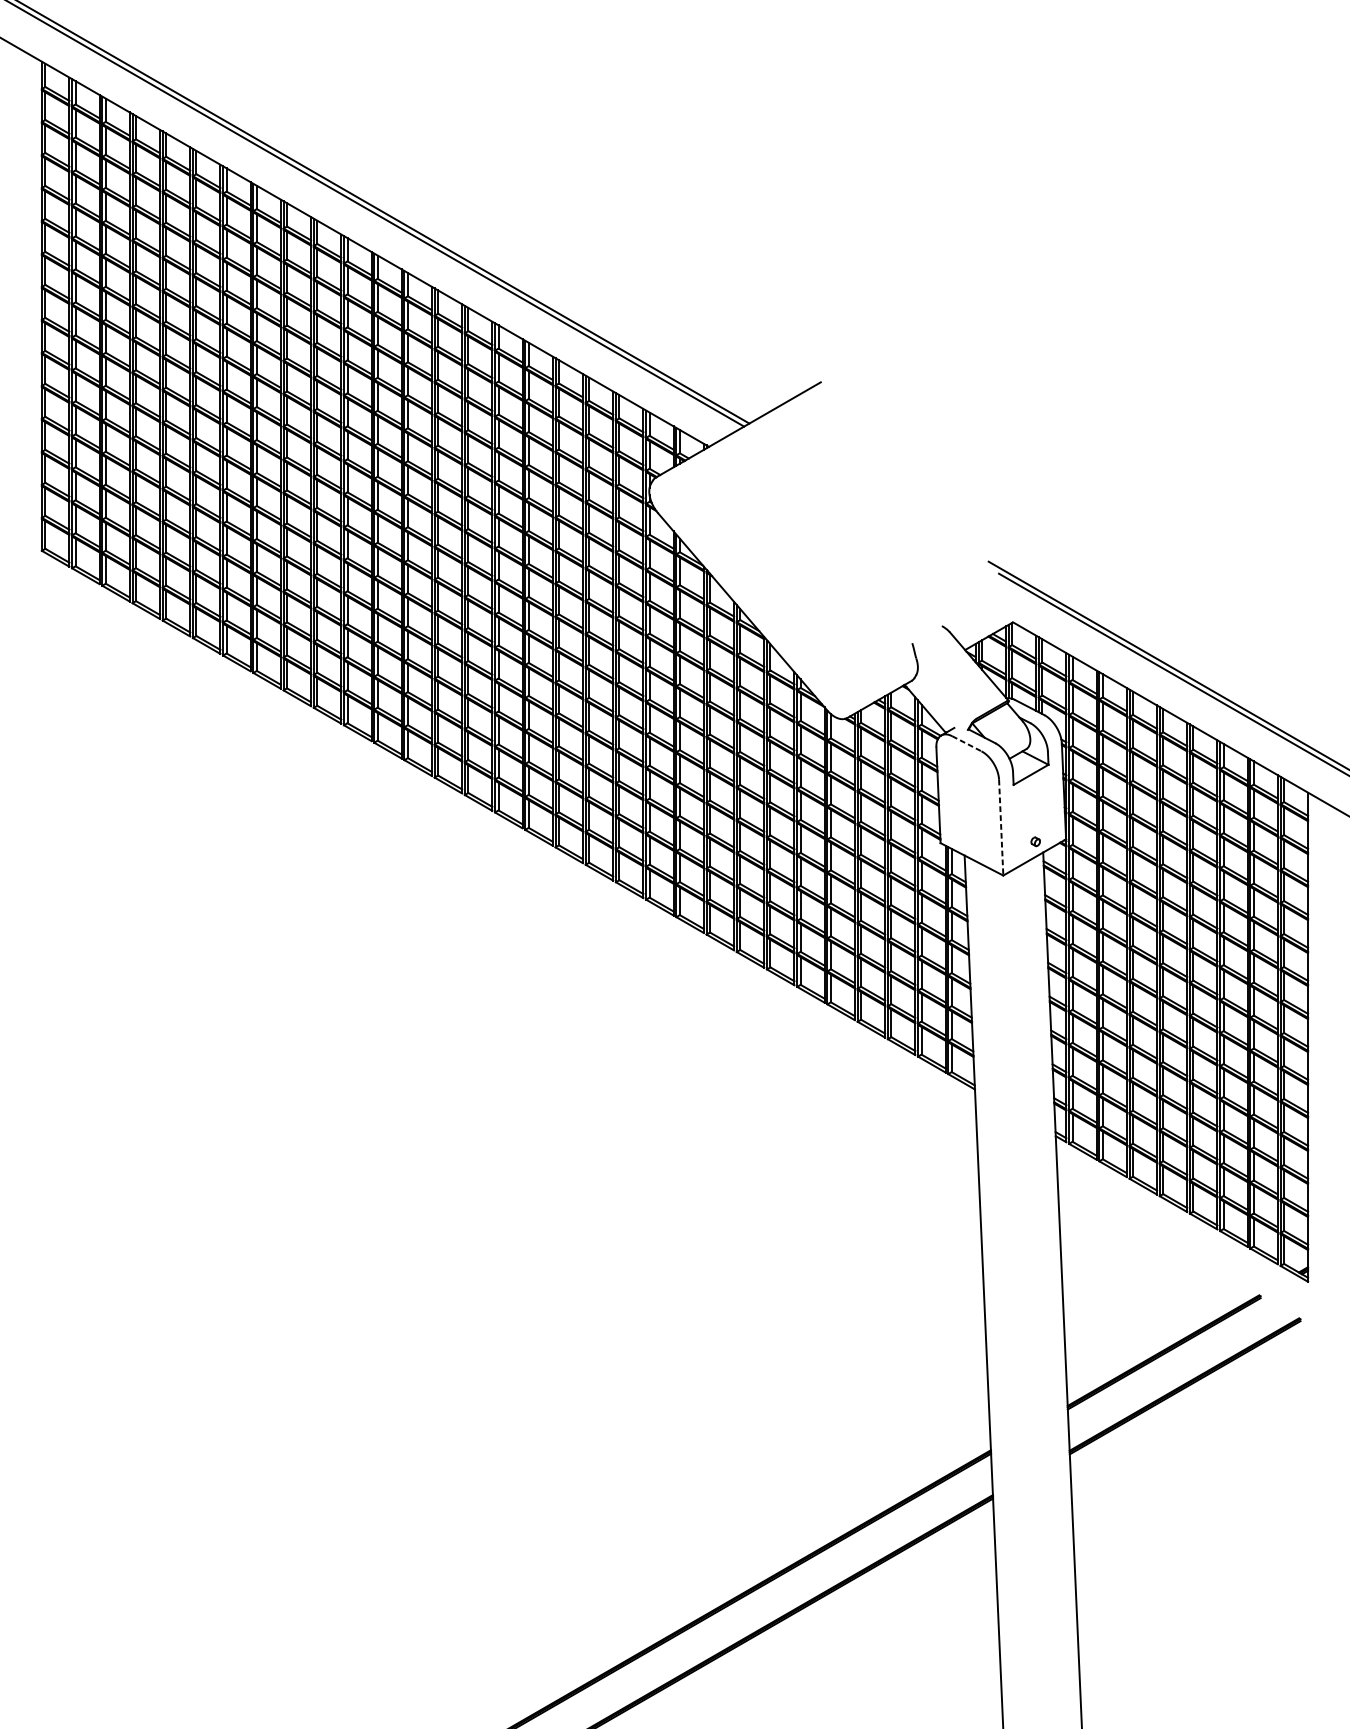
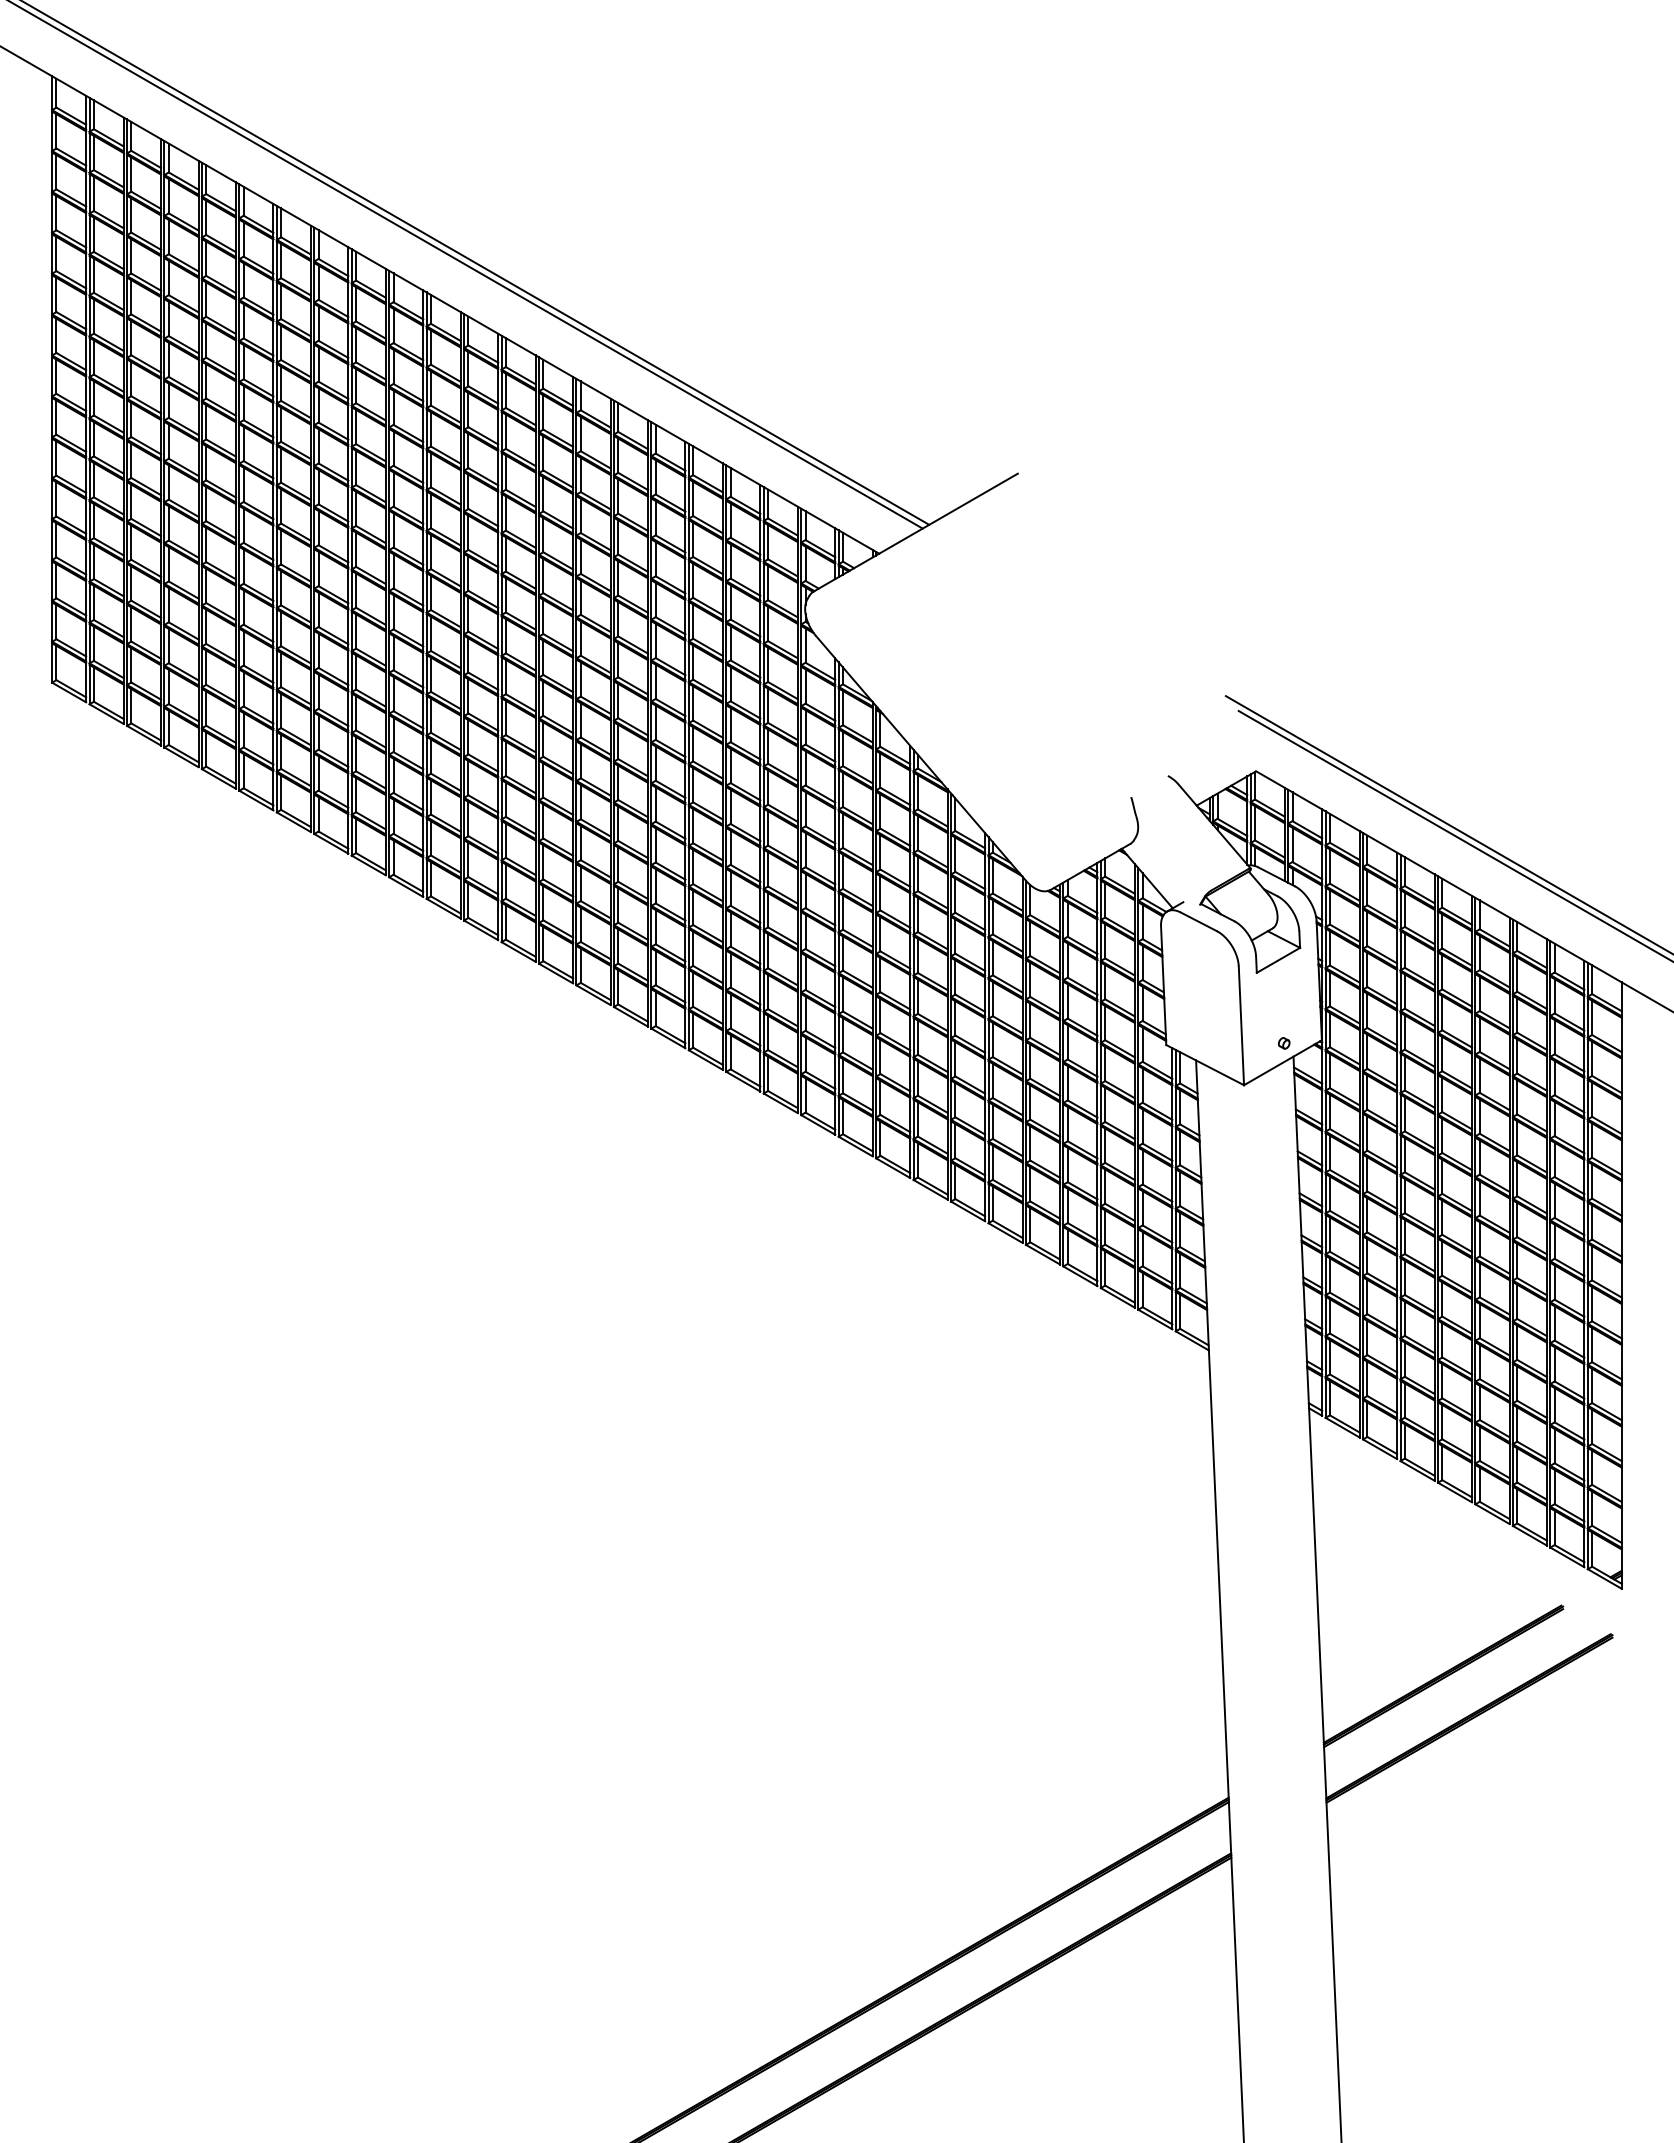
line: (967, 744) -> (1199, 922), dashed -> solid
line: (1001, 828) -> (1241, 1026), dashed -> solid

